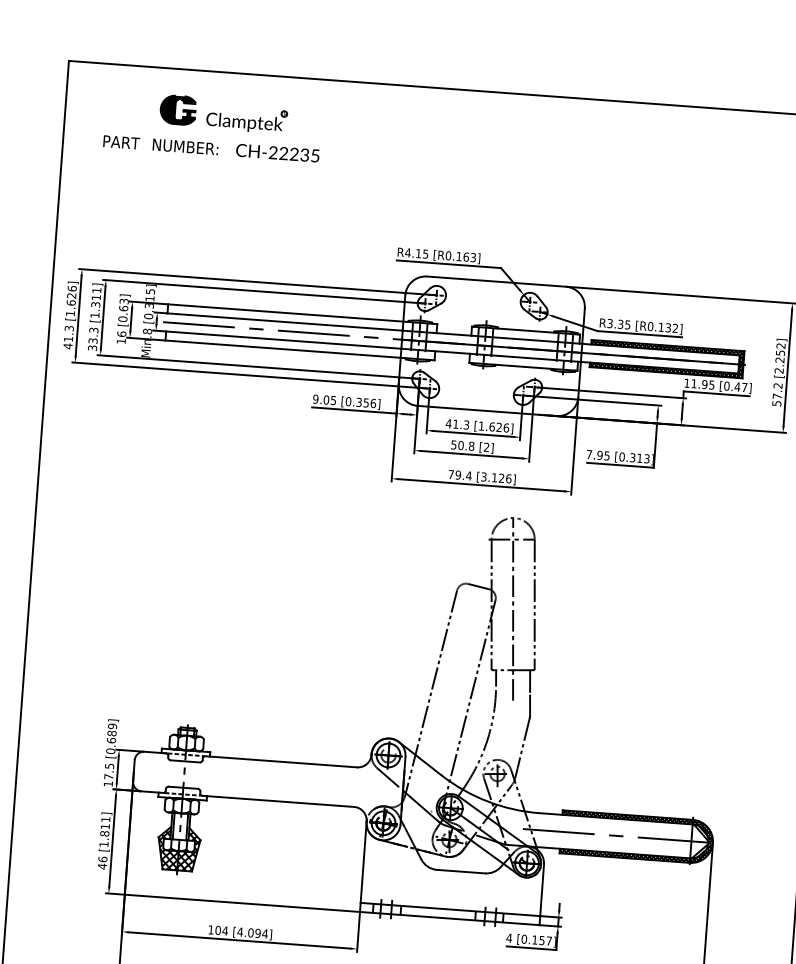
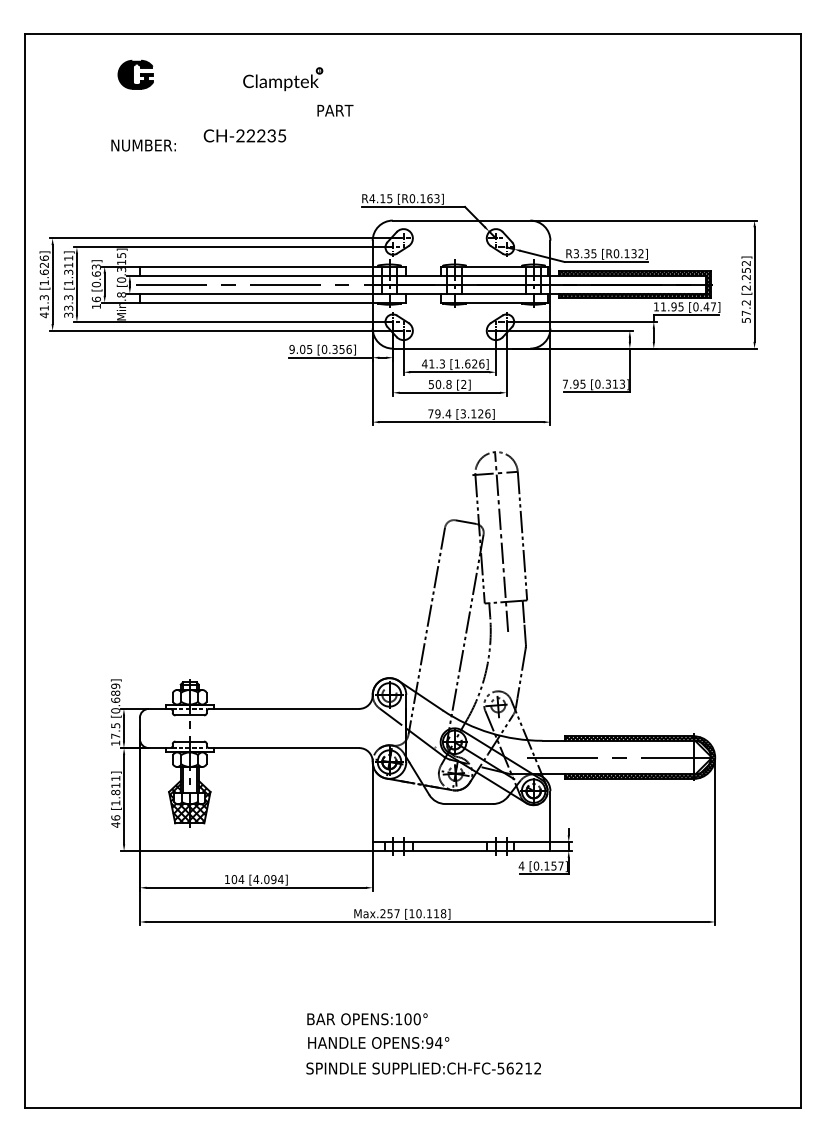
part: (247, 120) -> (283, 79), moved
text: (121, 142) -> (335, 110), moved
text: (185, 146) -> (143, 145), moved
text: (277, 152) -> (244, 135), moved

